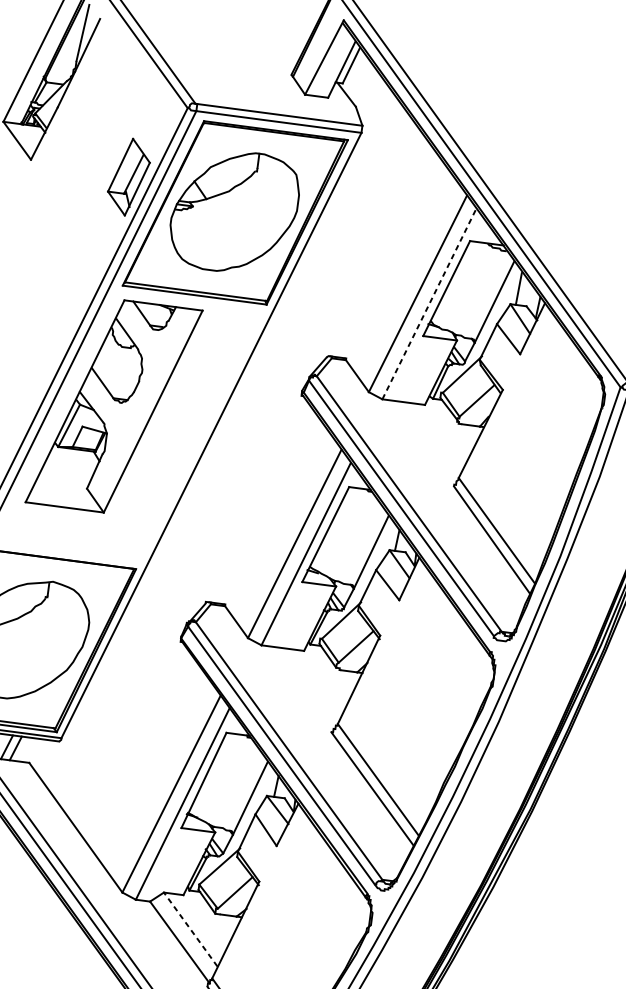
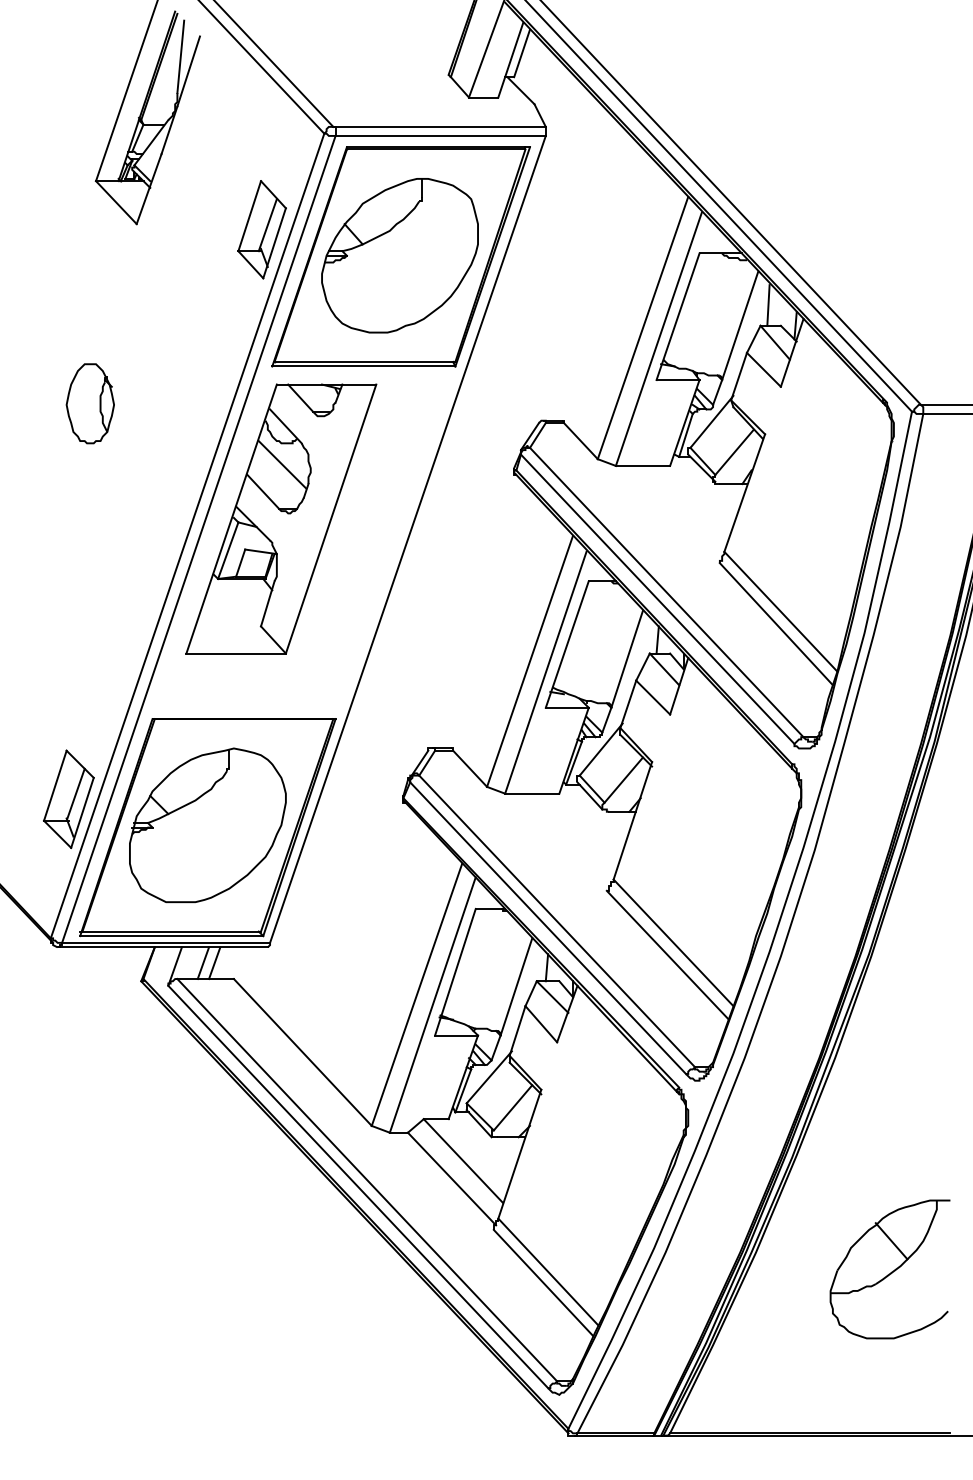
line: (428, 304) -> (658, 339), dashed -> solid
line: (120, 363) -> (282, 464), added
line: (190, 929) -> (463, 1160), dashed -> solid

